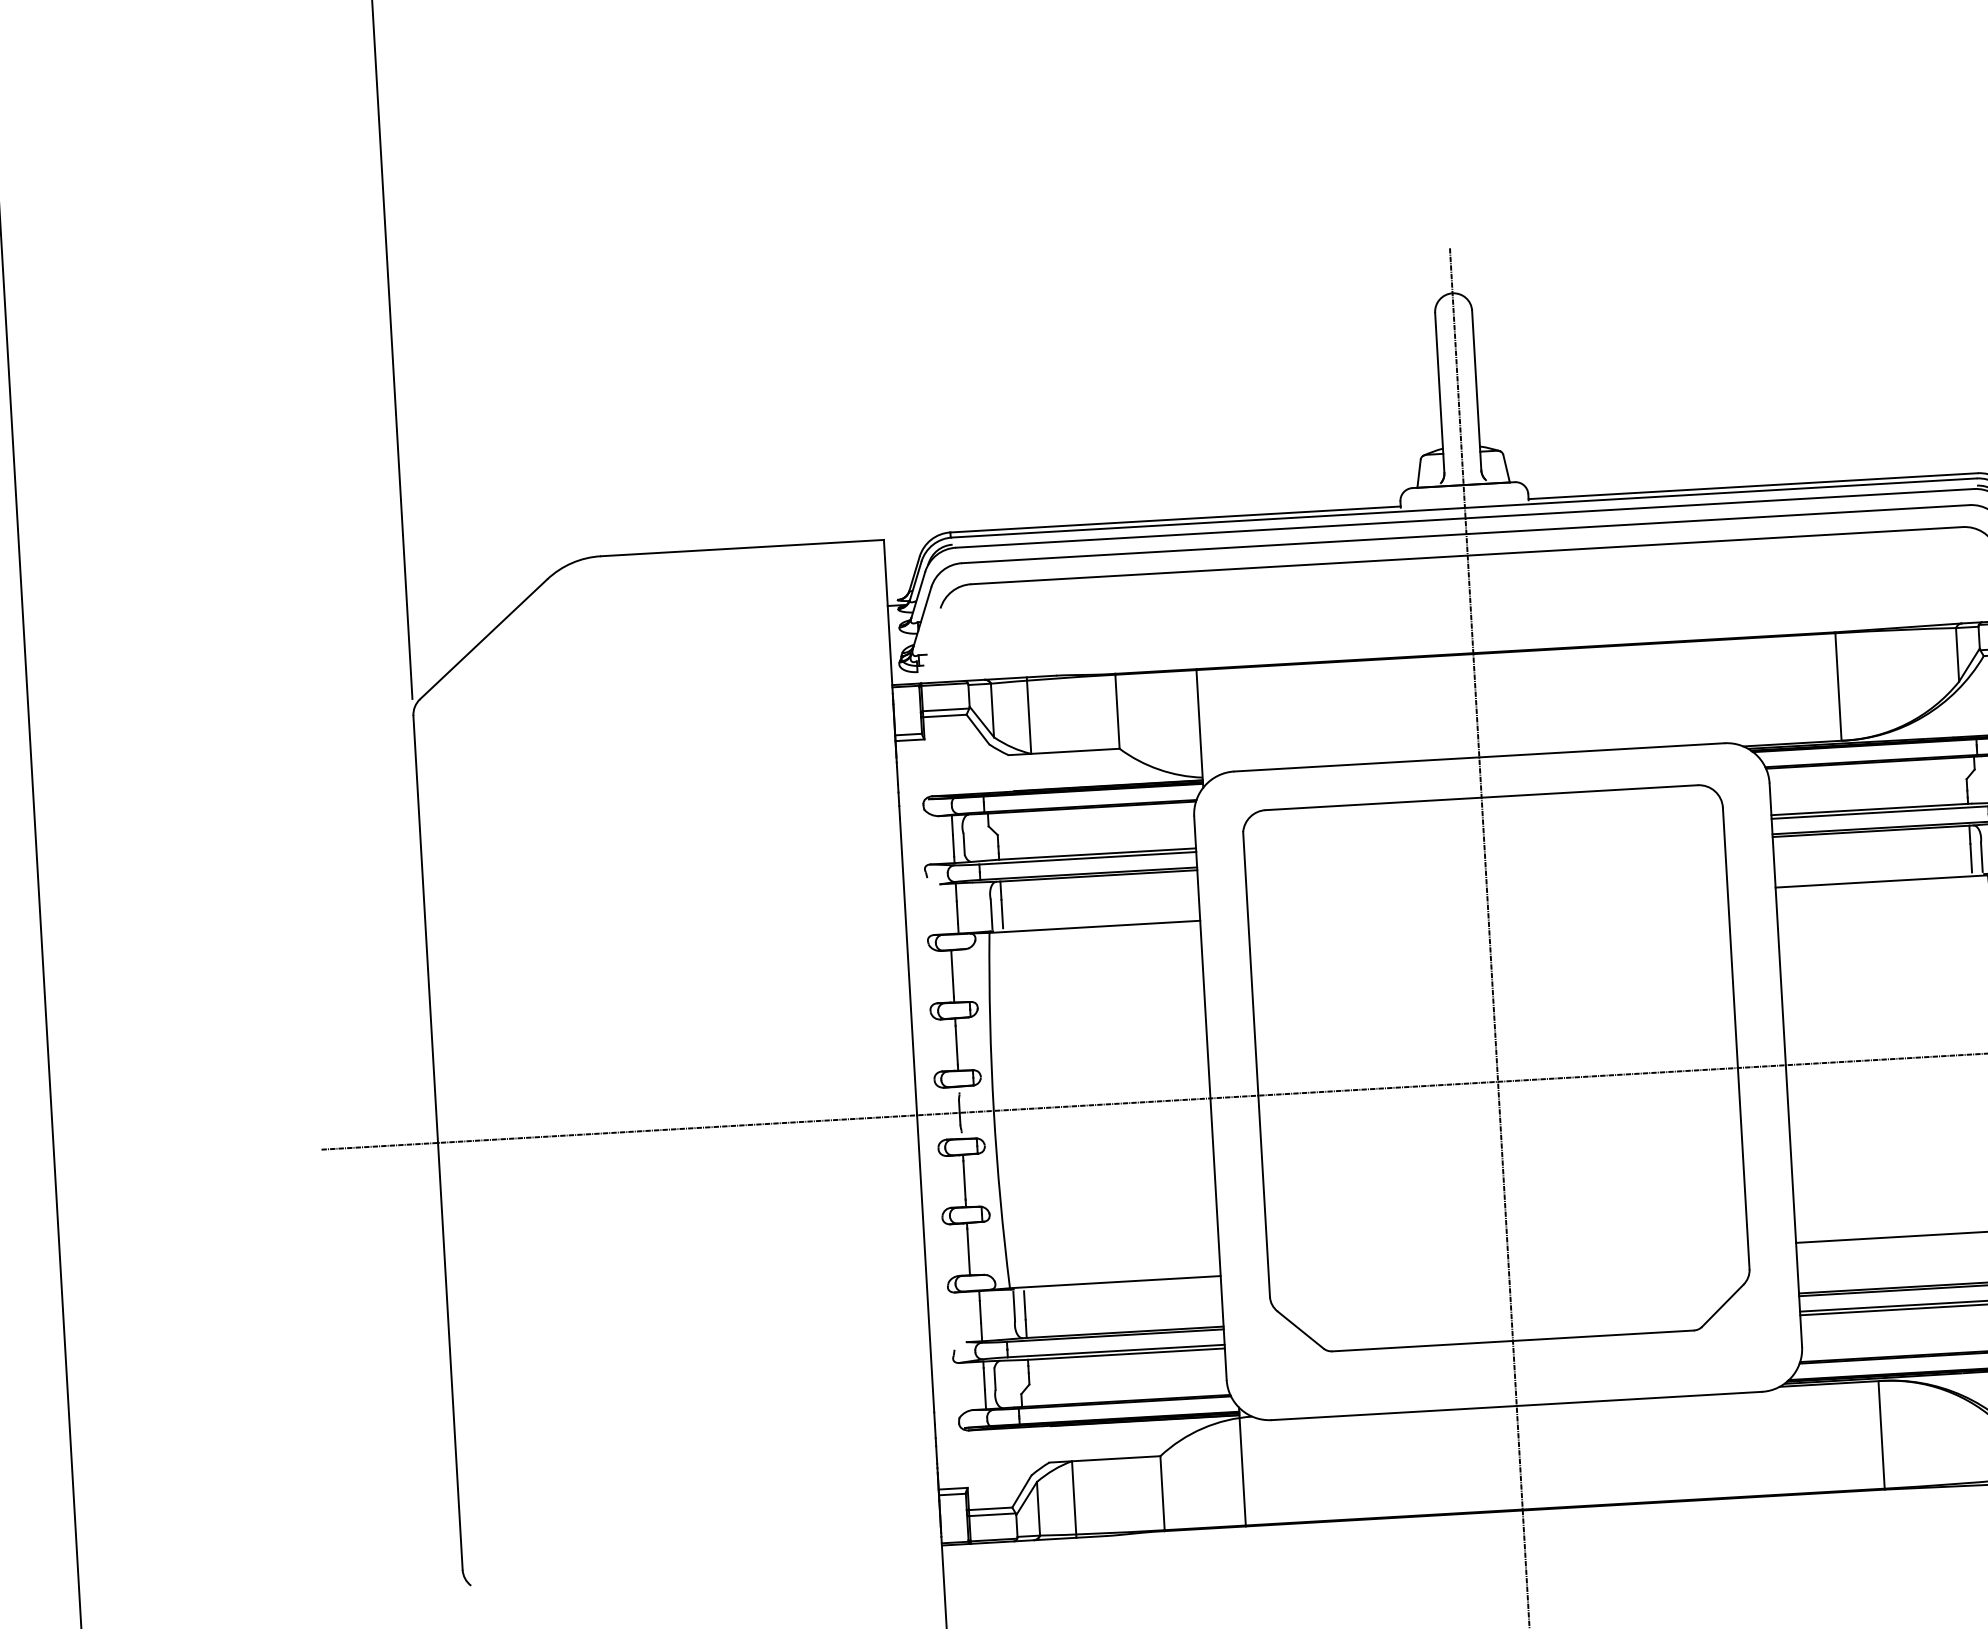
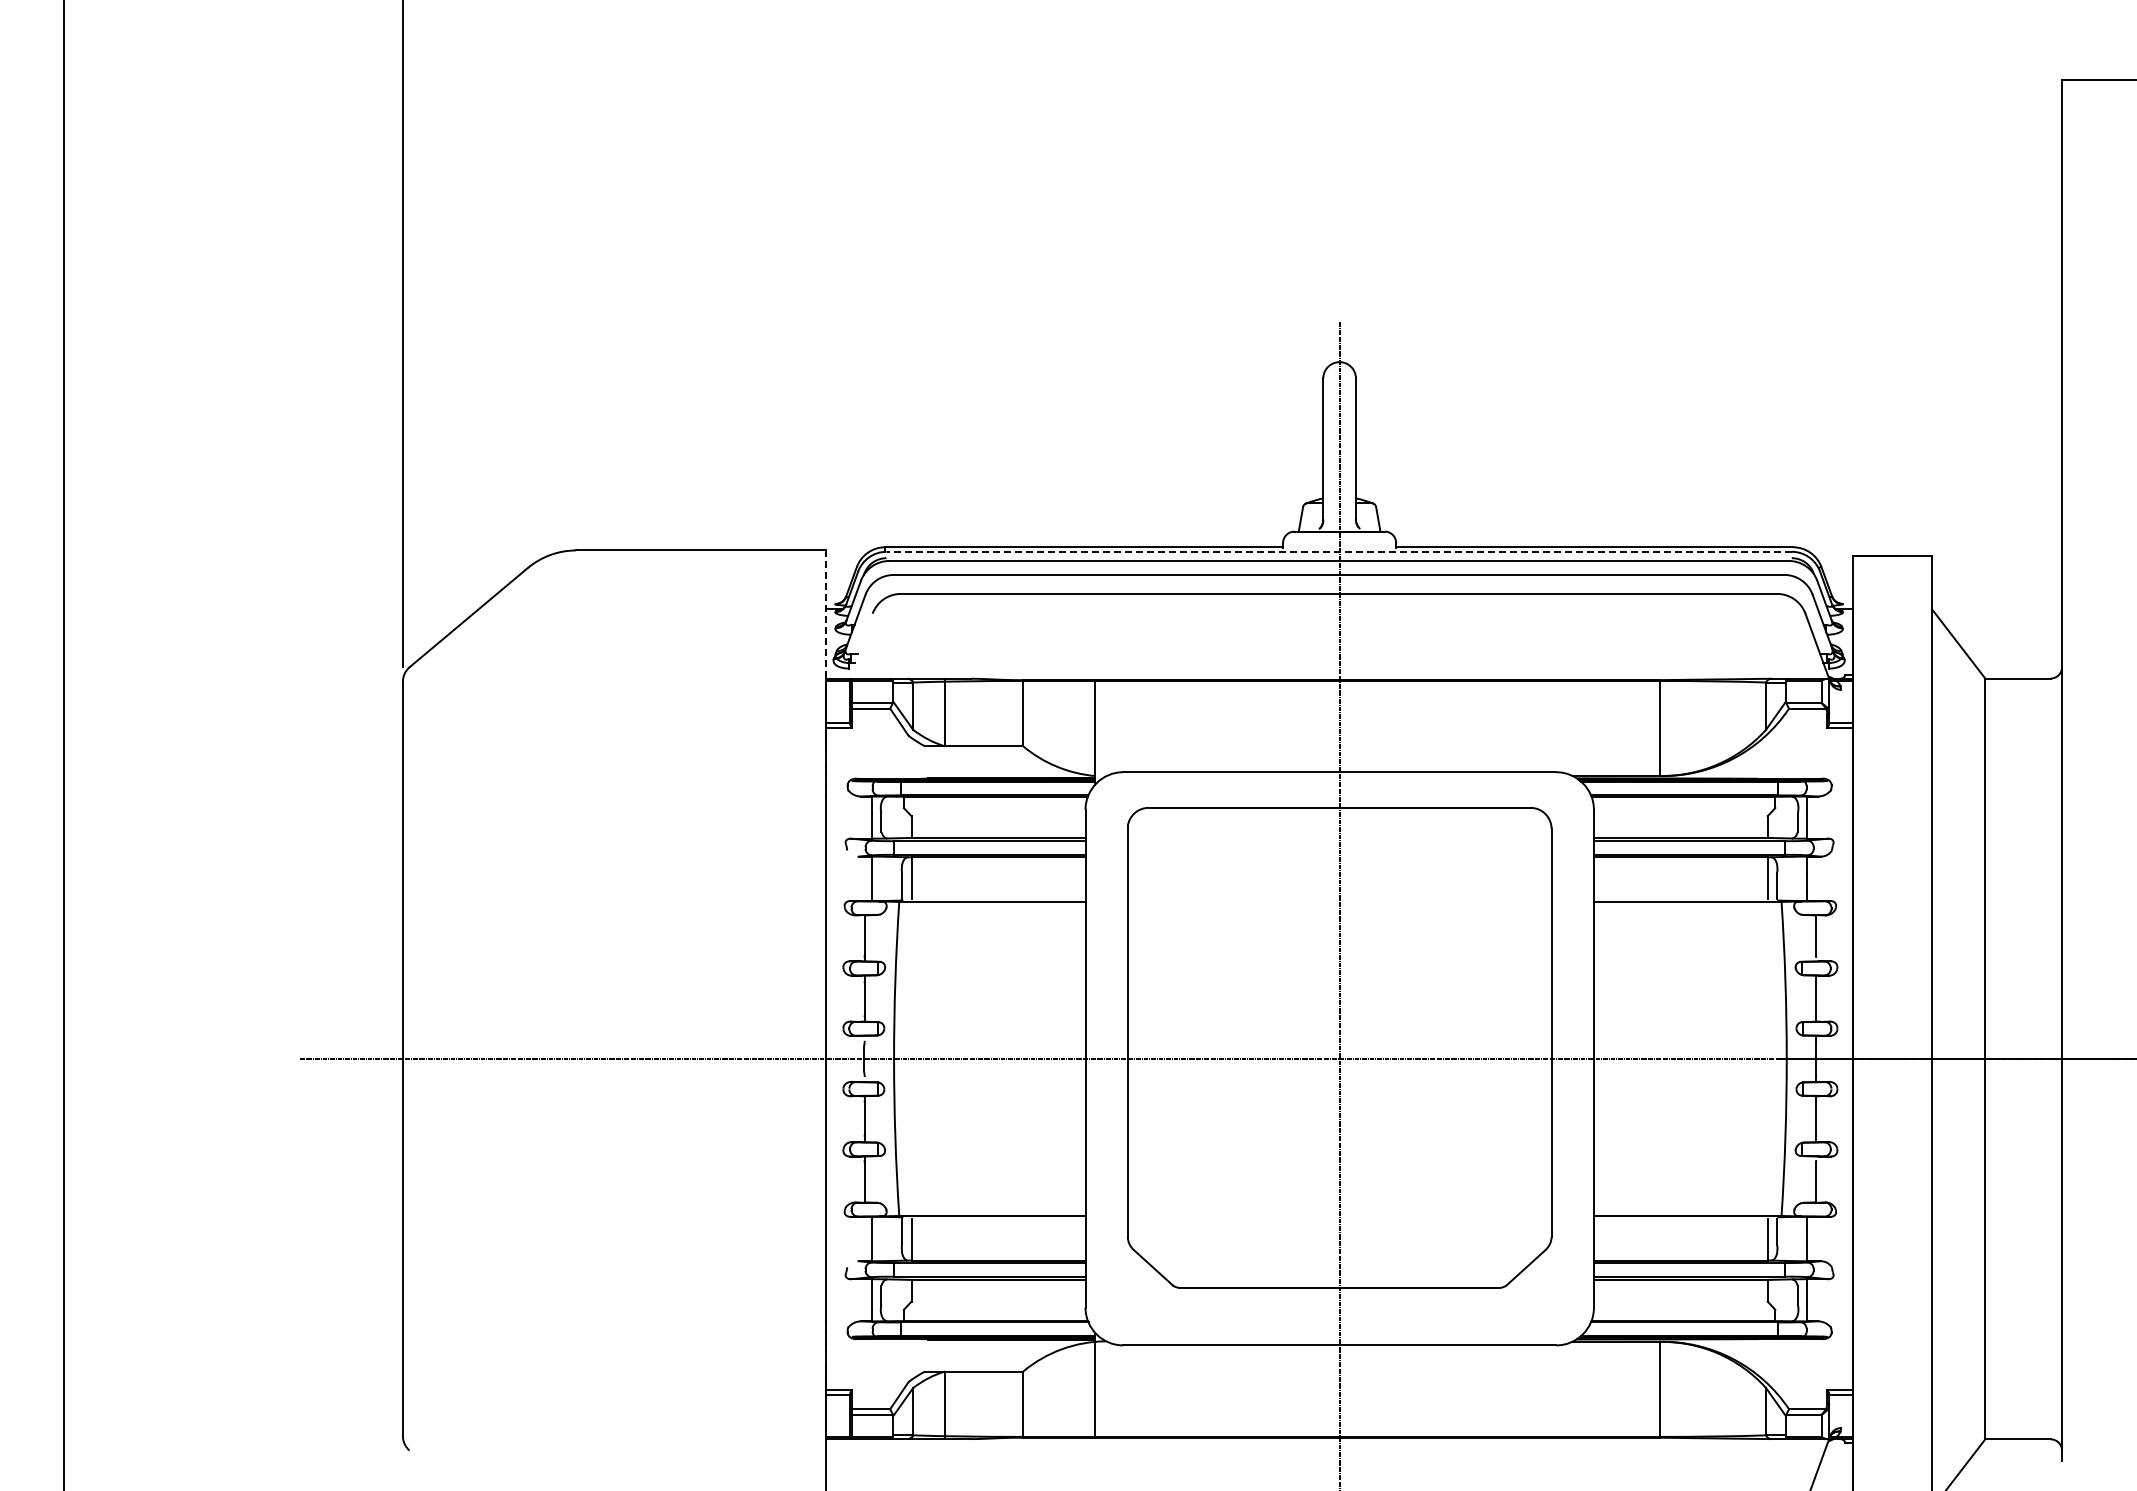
line: (1464, 507) -> (1339, 551), solid -> dashed
line: (888, 616) -> (826, 618), solid -> dashed

